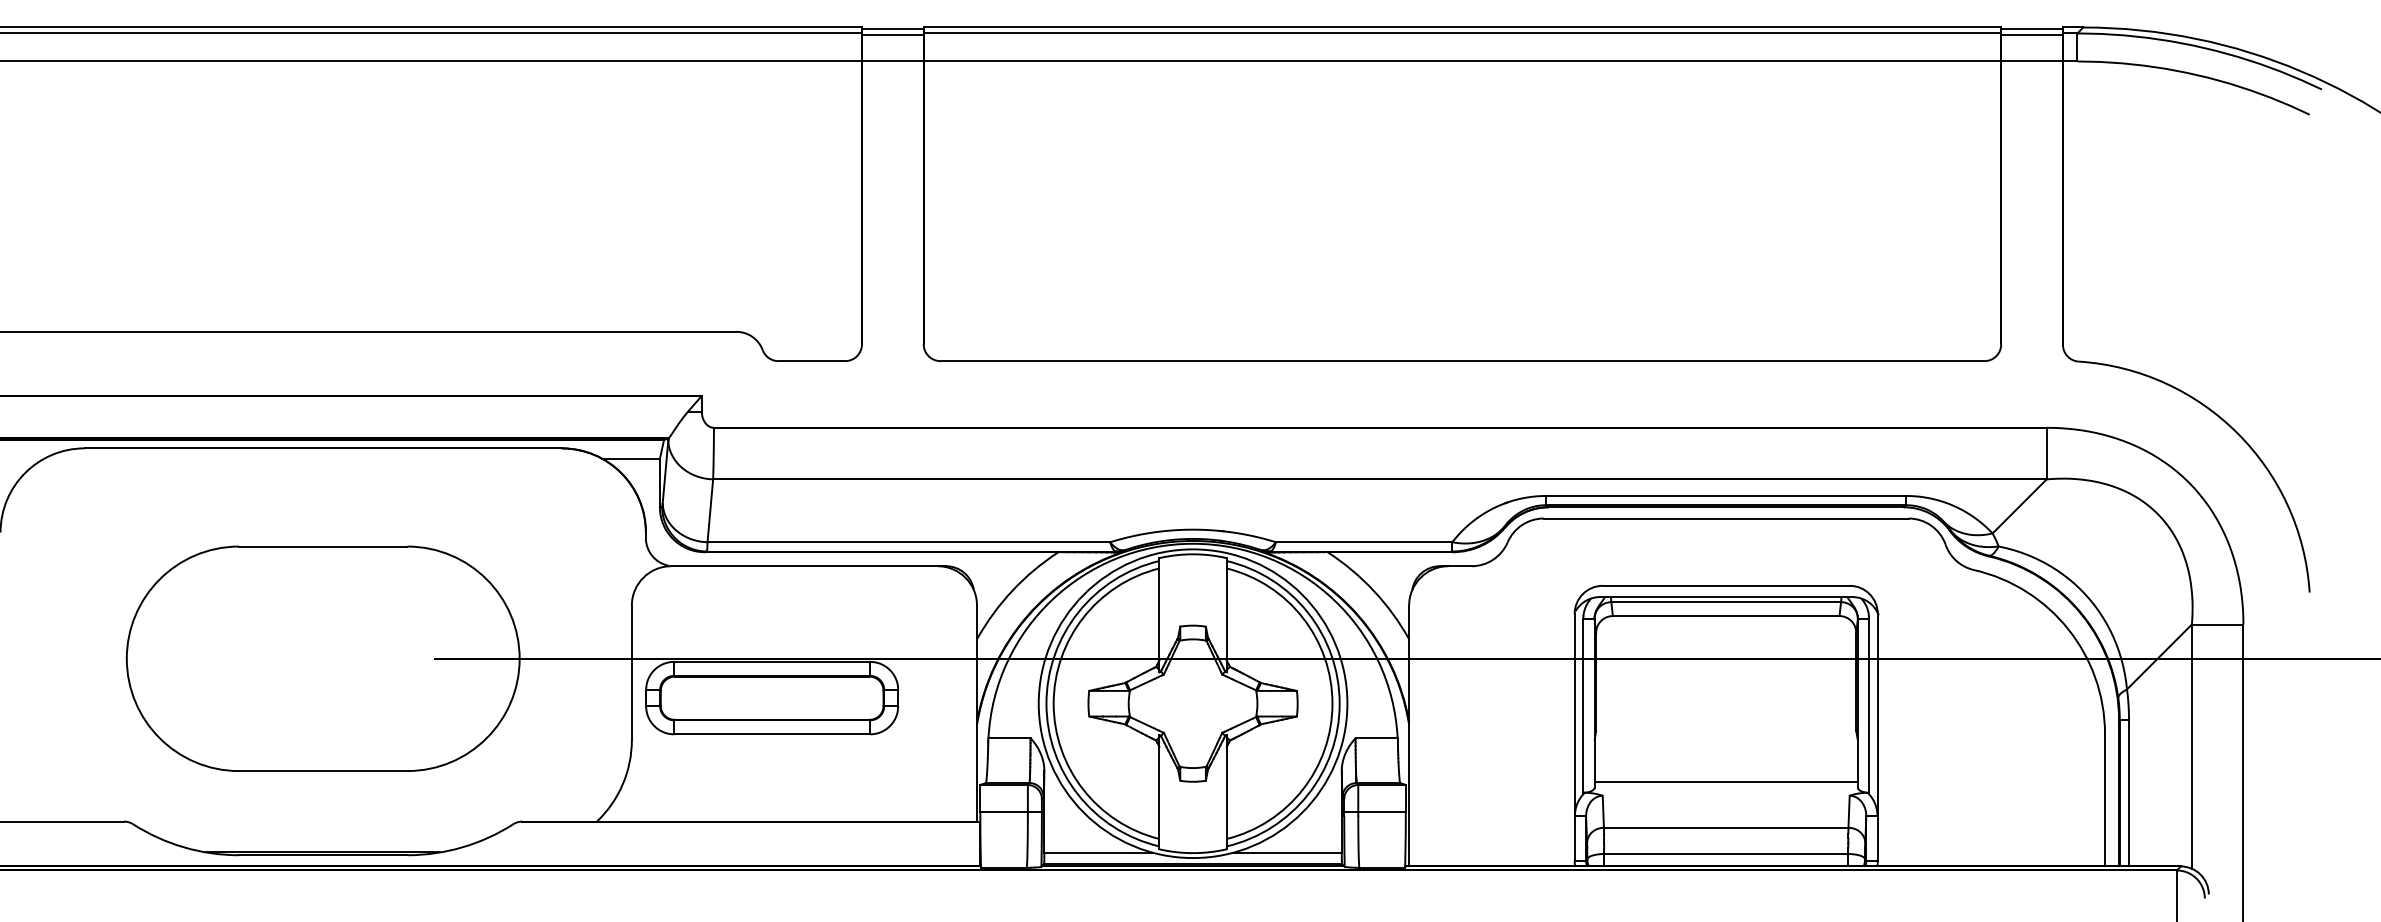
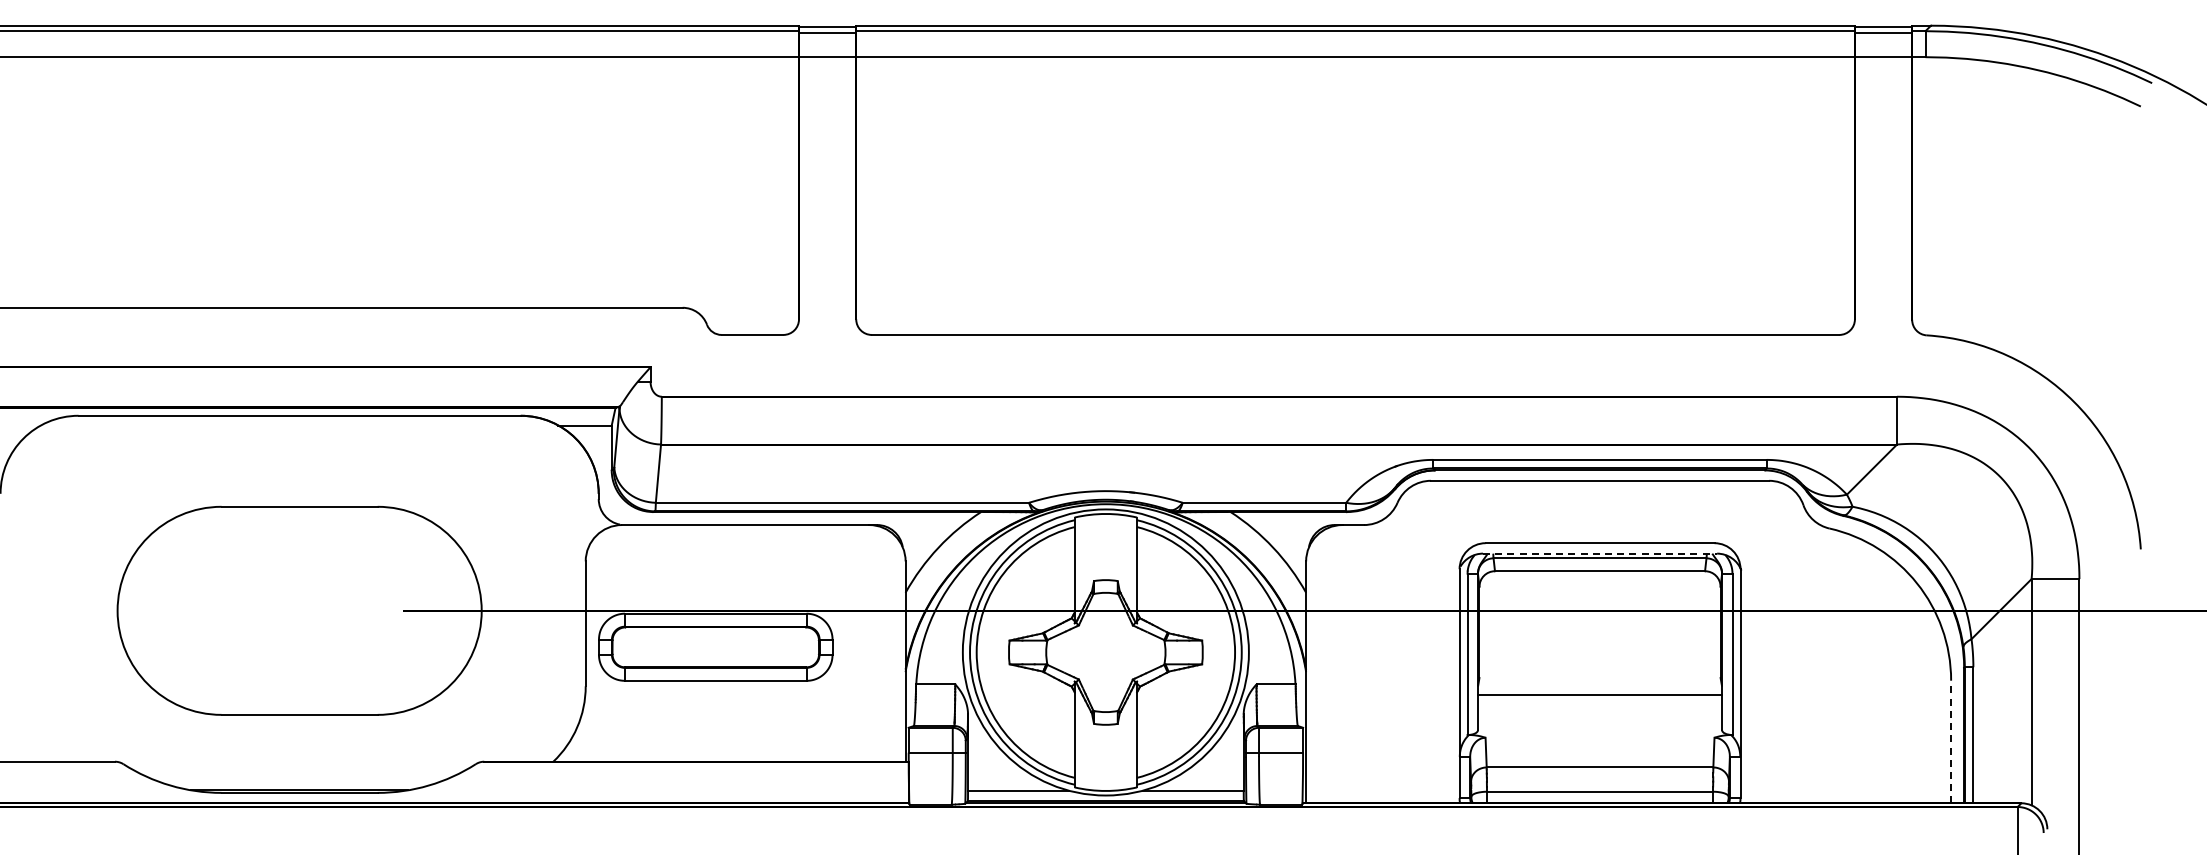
line: (1726, 596) -> (1600, 553), solid -> dashed
line: (1725, 782) -> (1599, 695), moved
line: (2105, 799) -> (1951, 741), solid -> dashed

